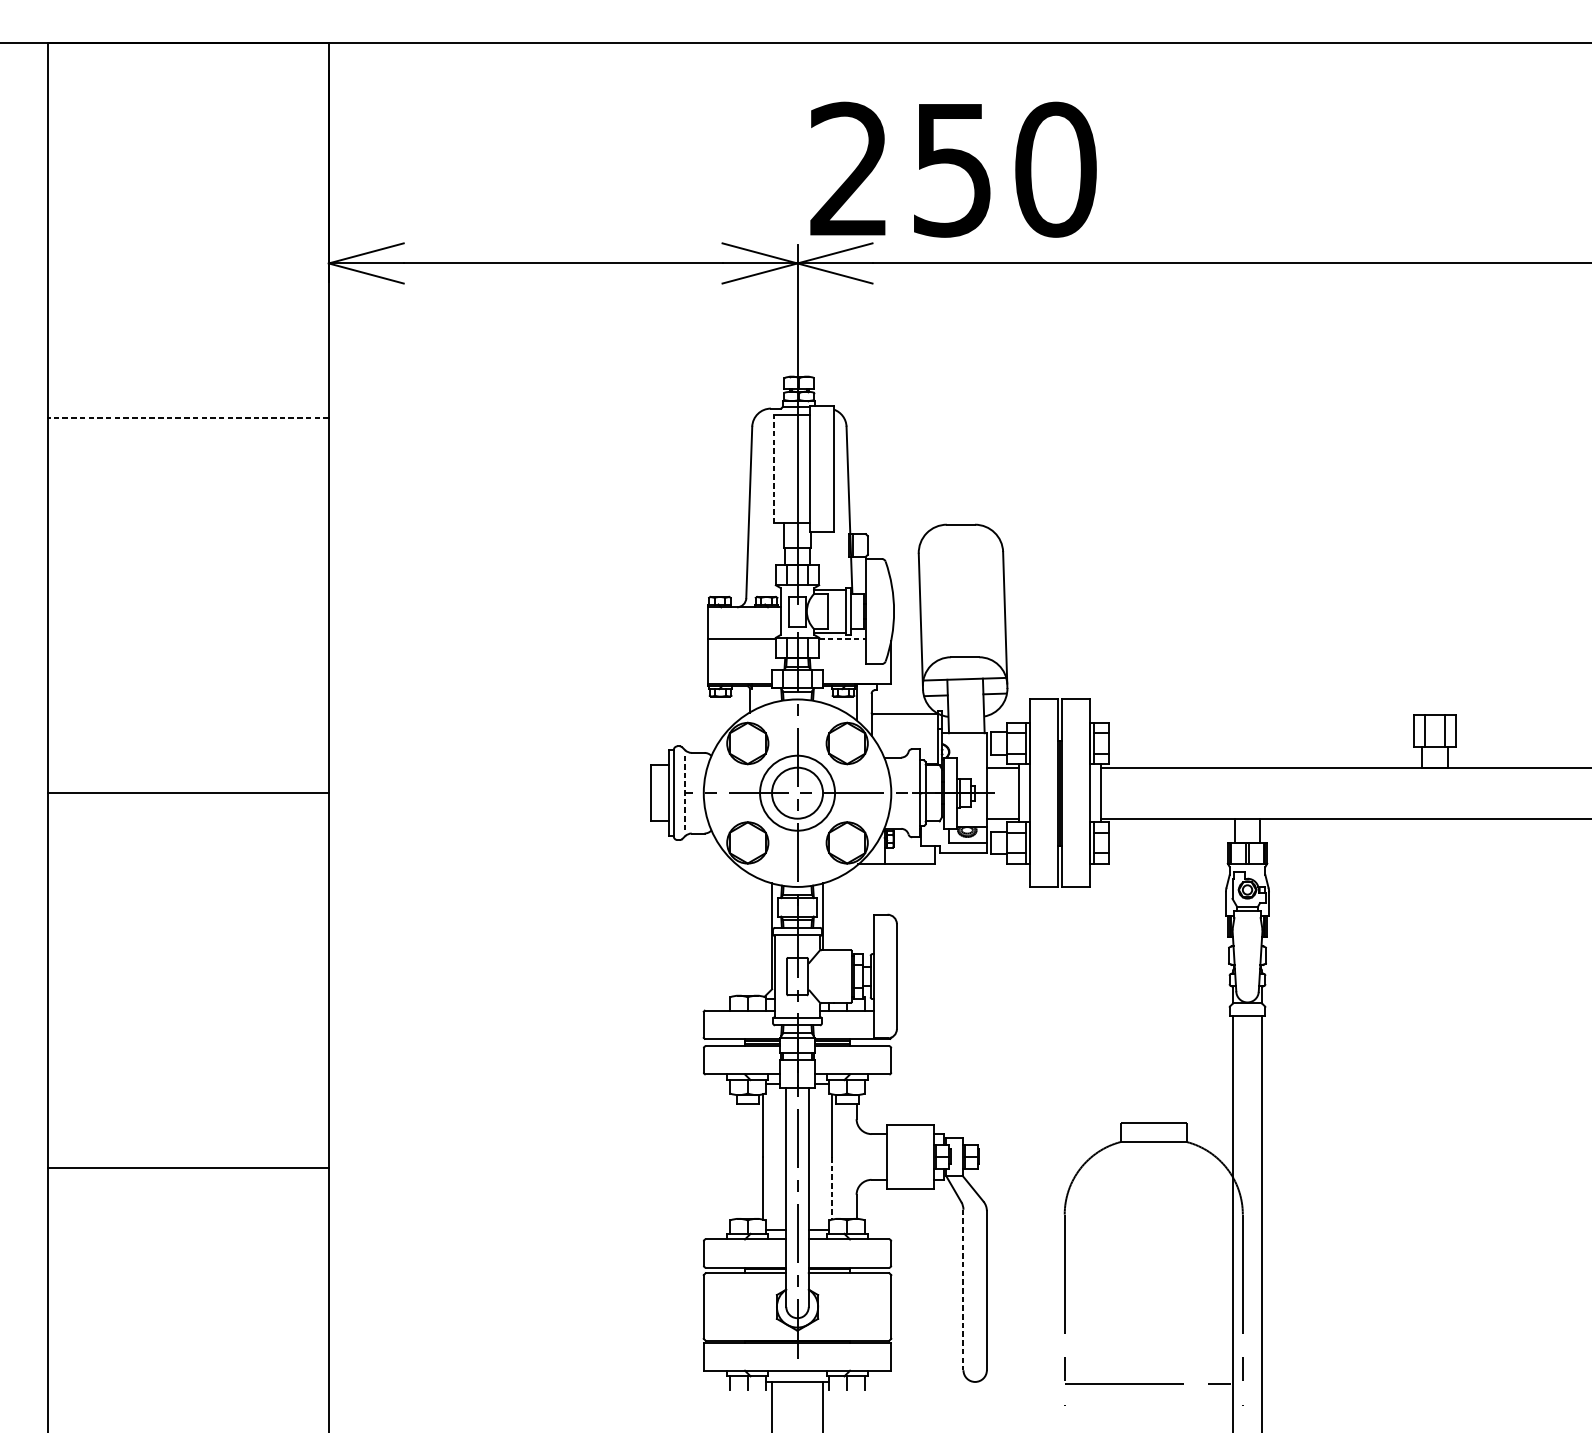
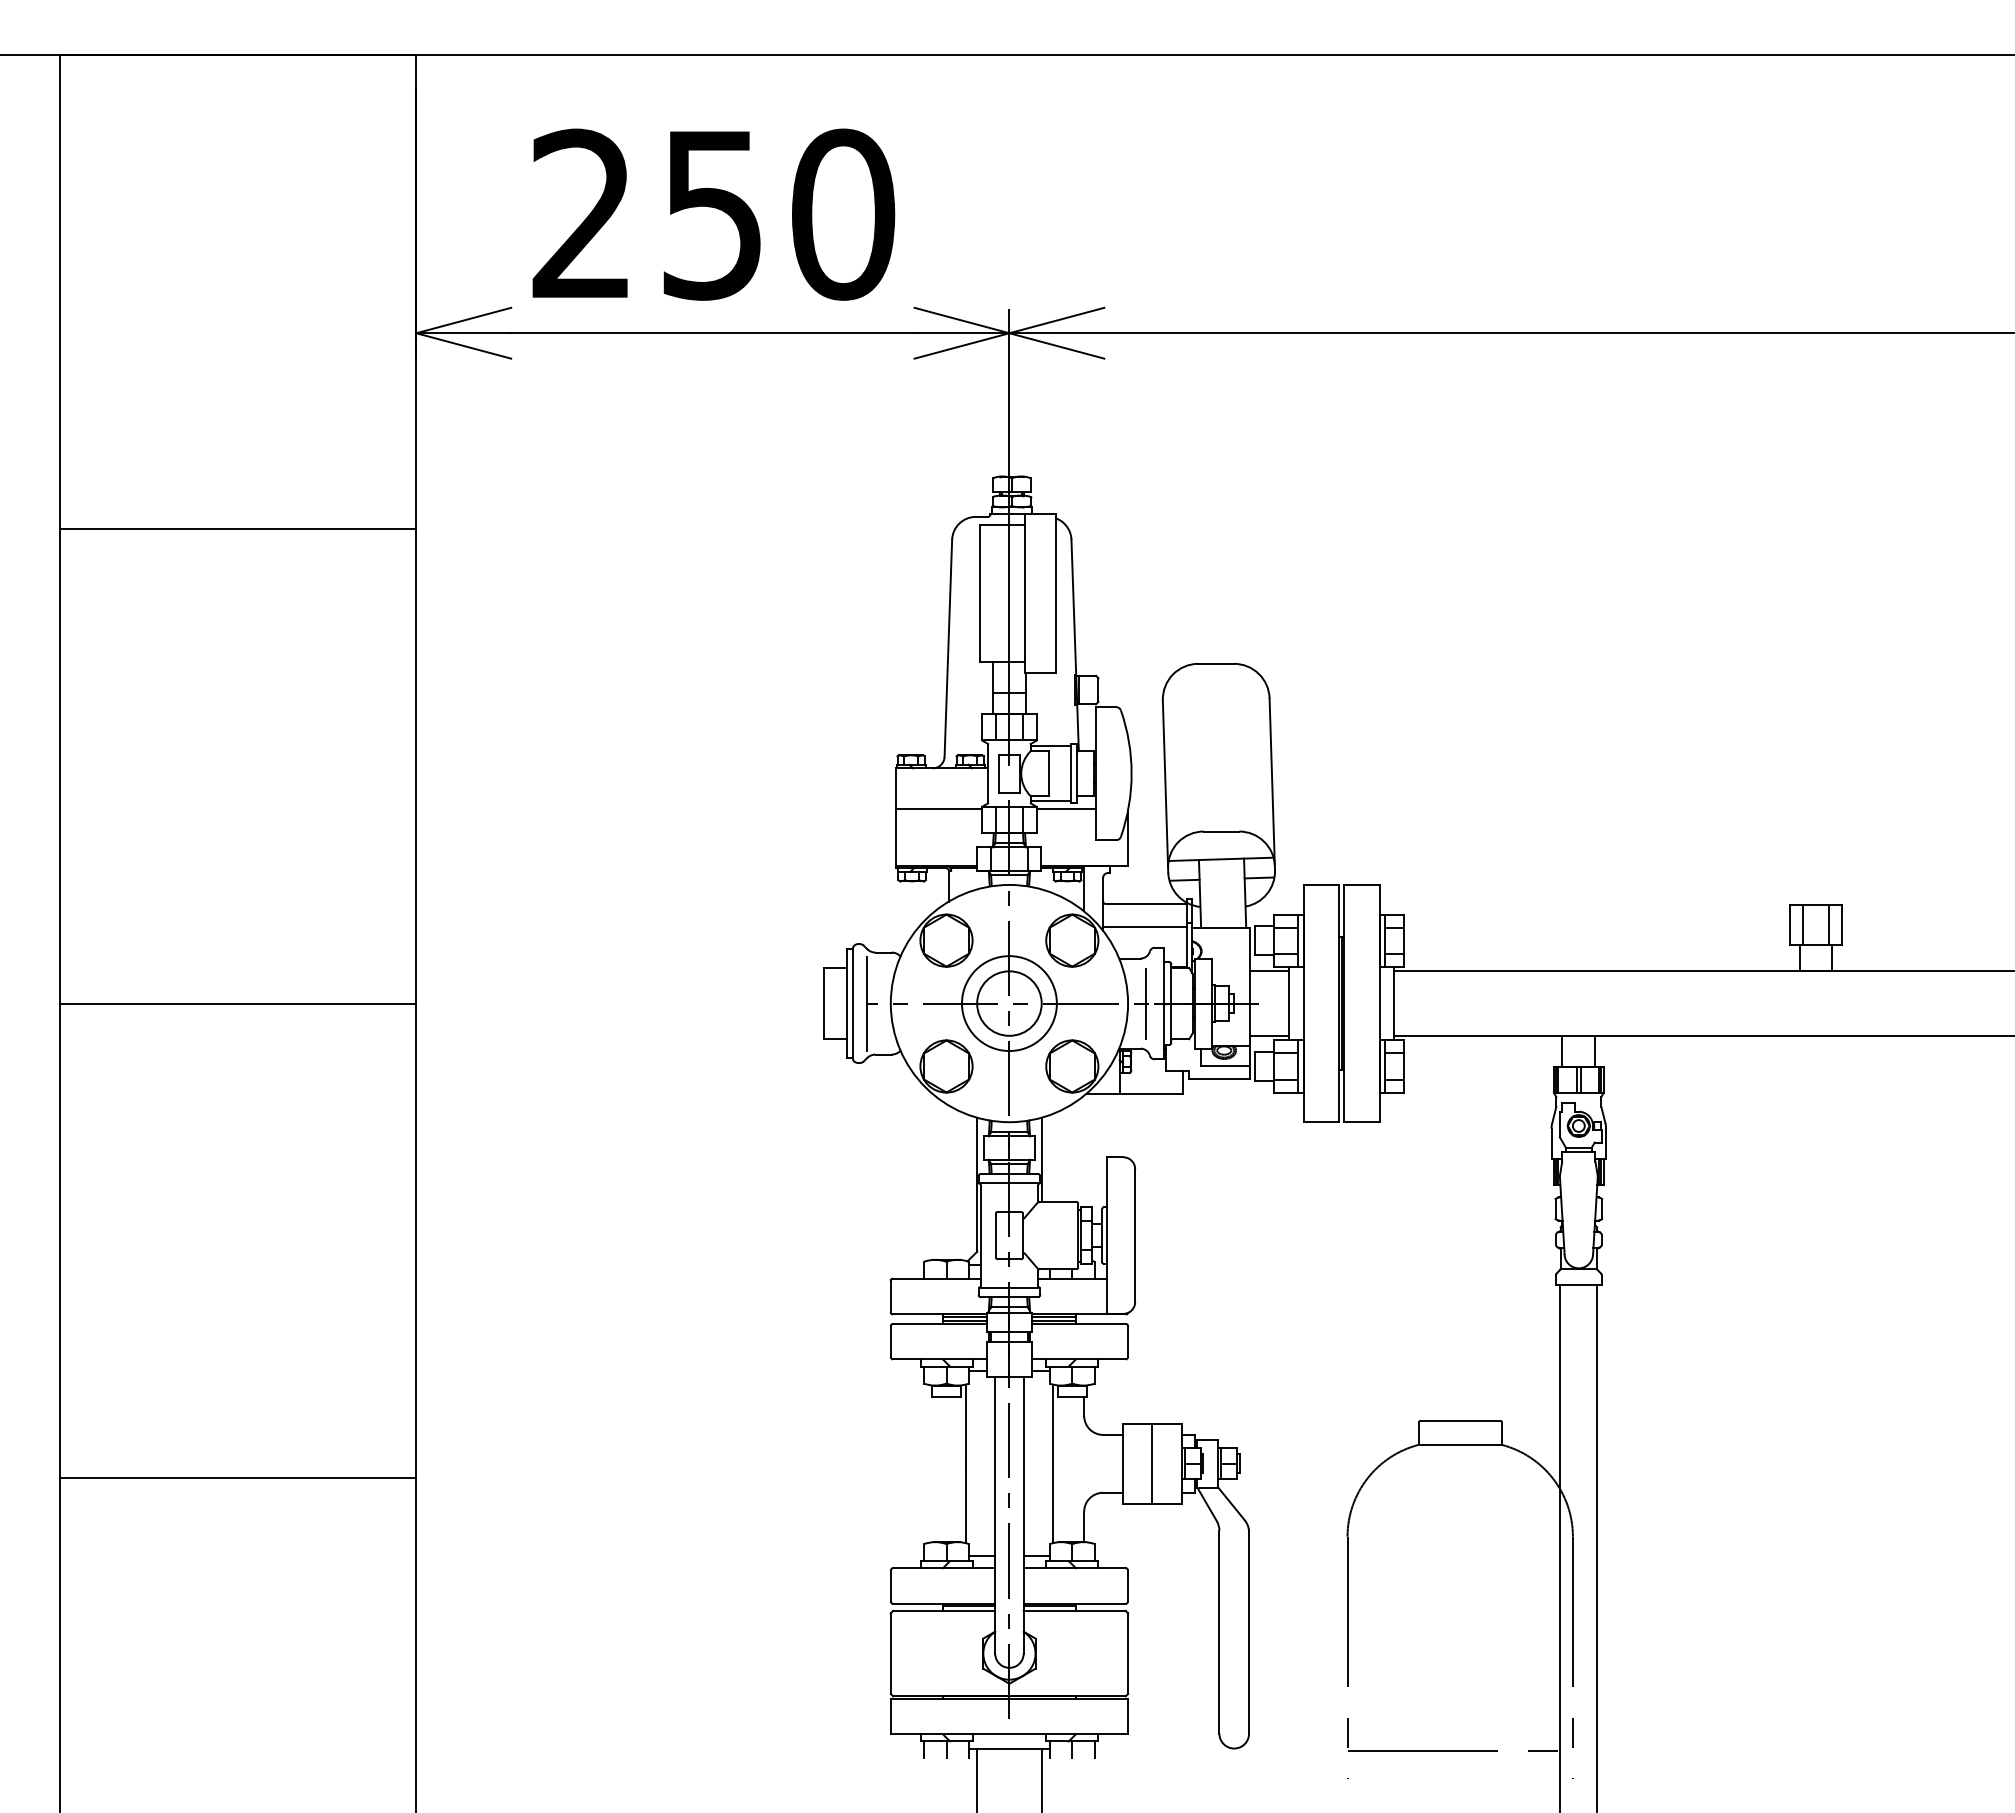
text: (953, 169) -> (713, 214), moved
line: (188, 418) -> (238, 529), dashed -> solid
line: (773, 469) -> (979, 593), dashed -> solid
line: (842, 639) -> (1066, 808), dashed -> solid
line: (905, 732) -> (1145, 926), added
line: (685, 793) -> (867, 1003), dashed -> solid
line: (905, 793) -> (1146, 1003), added
line: (910, 1156) -> (1152, 1463), added
line: (832, 1188) -> (1053, 1503), dashed -> solid
line: (963, 1290) -> (1219, 1632), dashed -> solid

